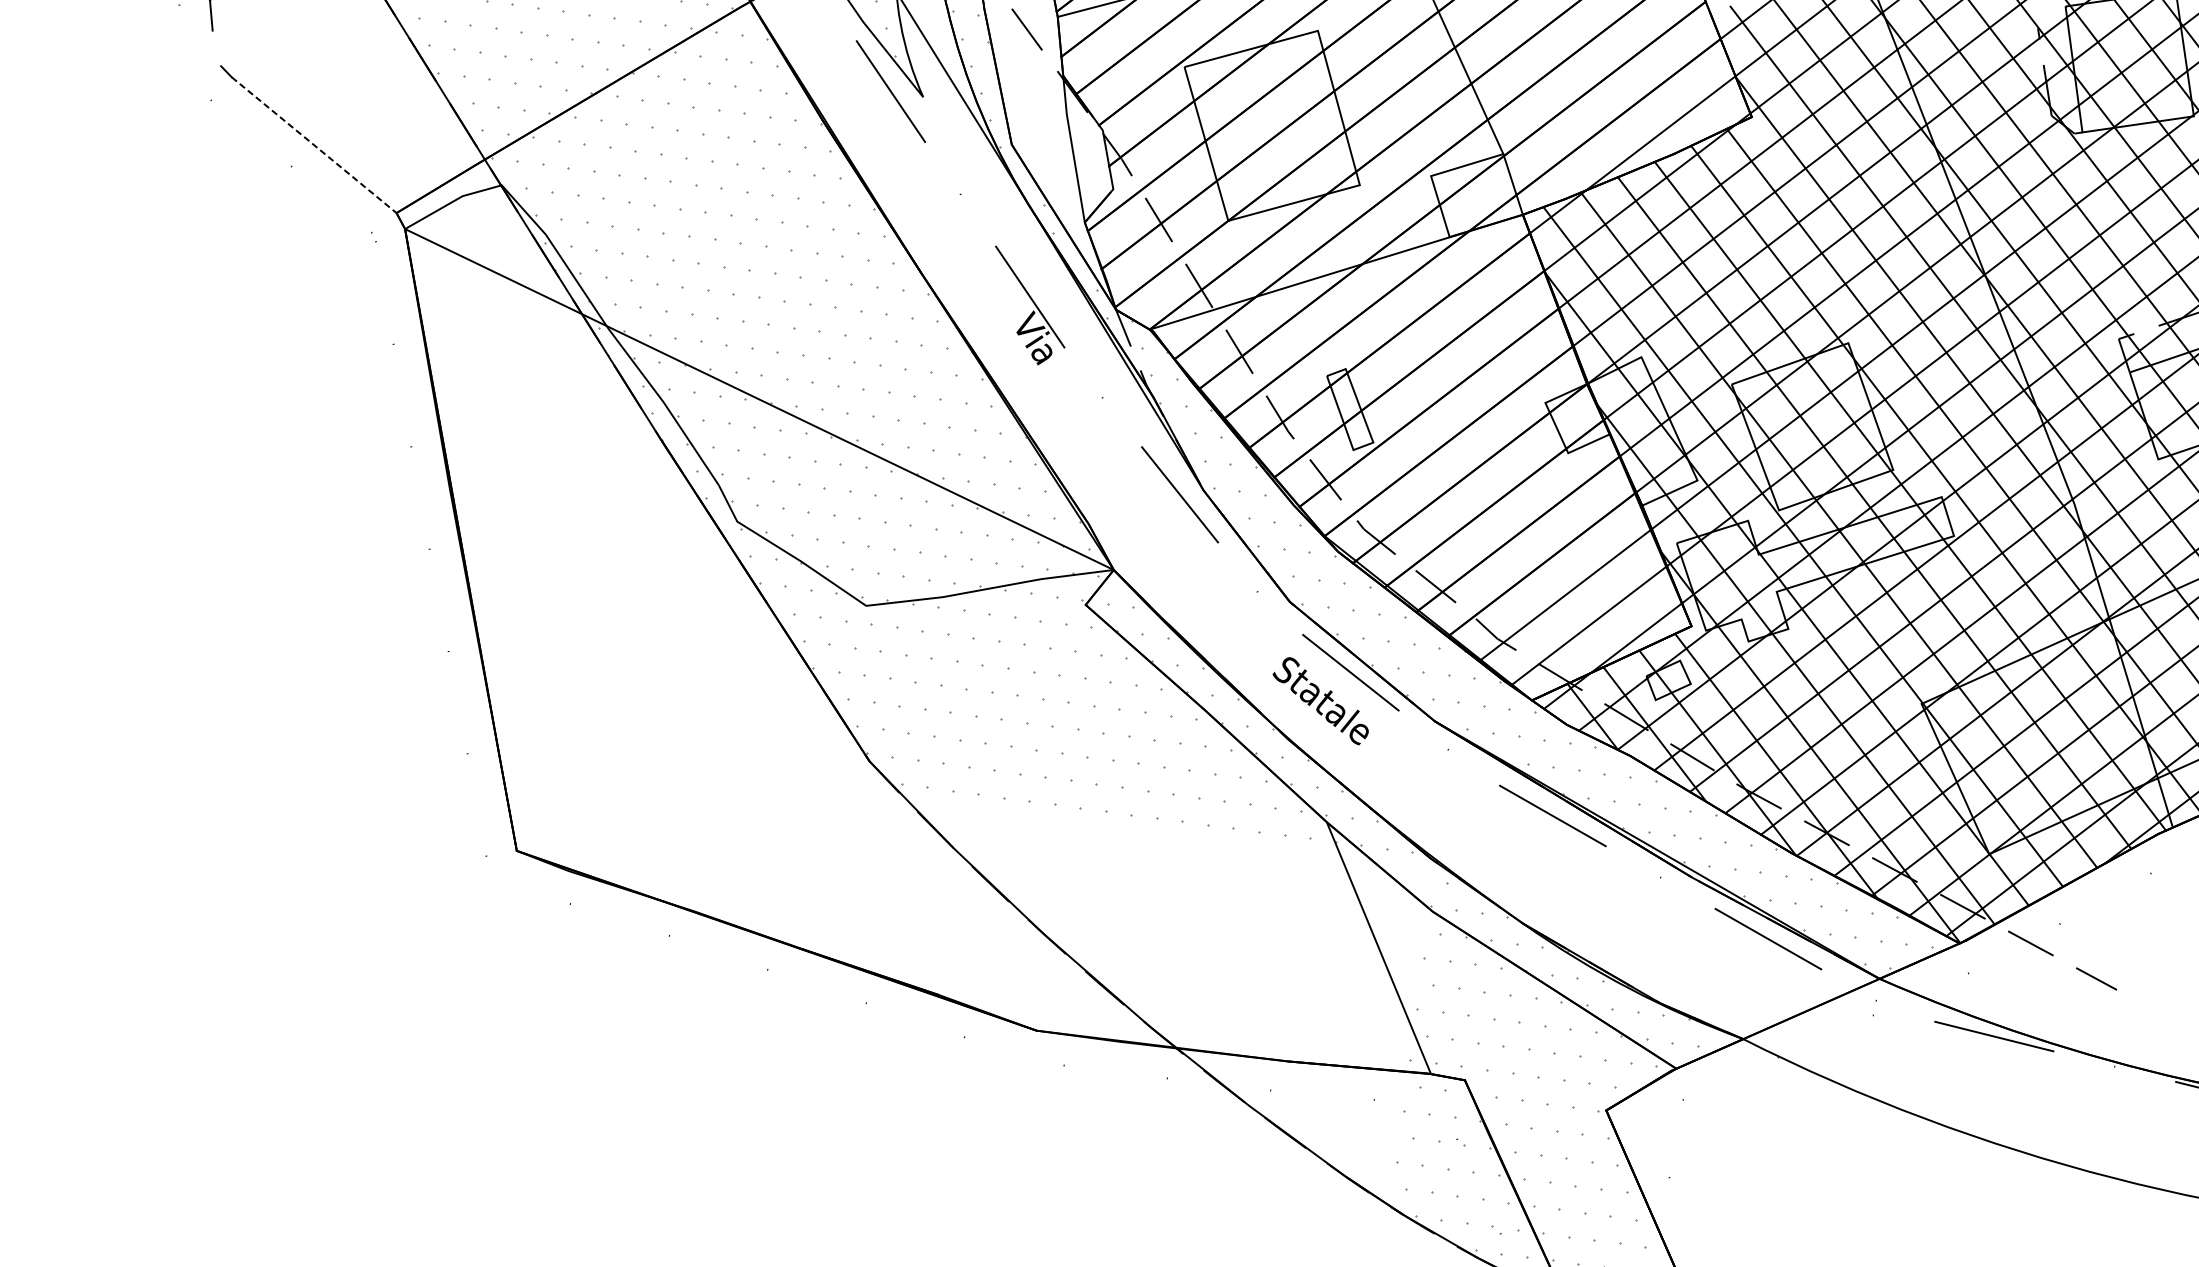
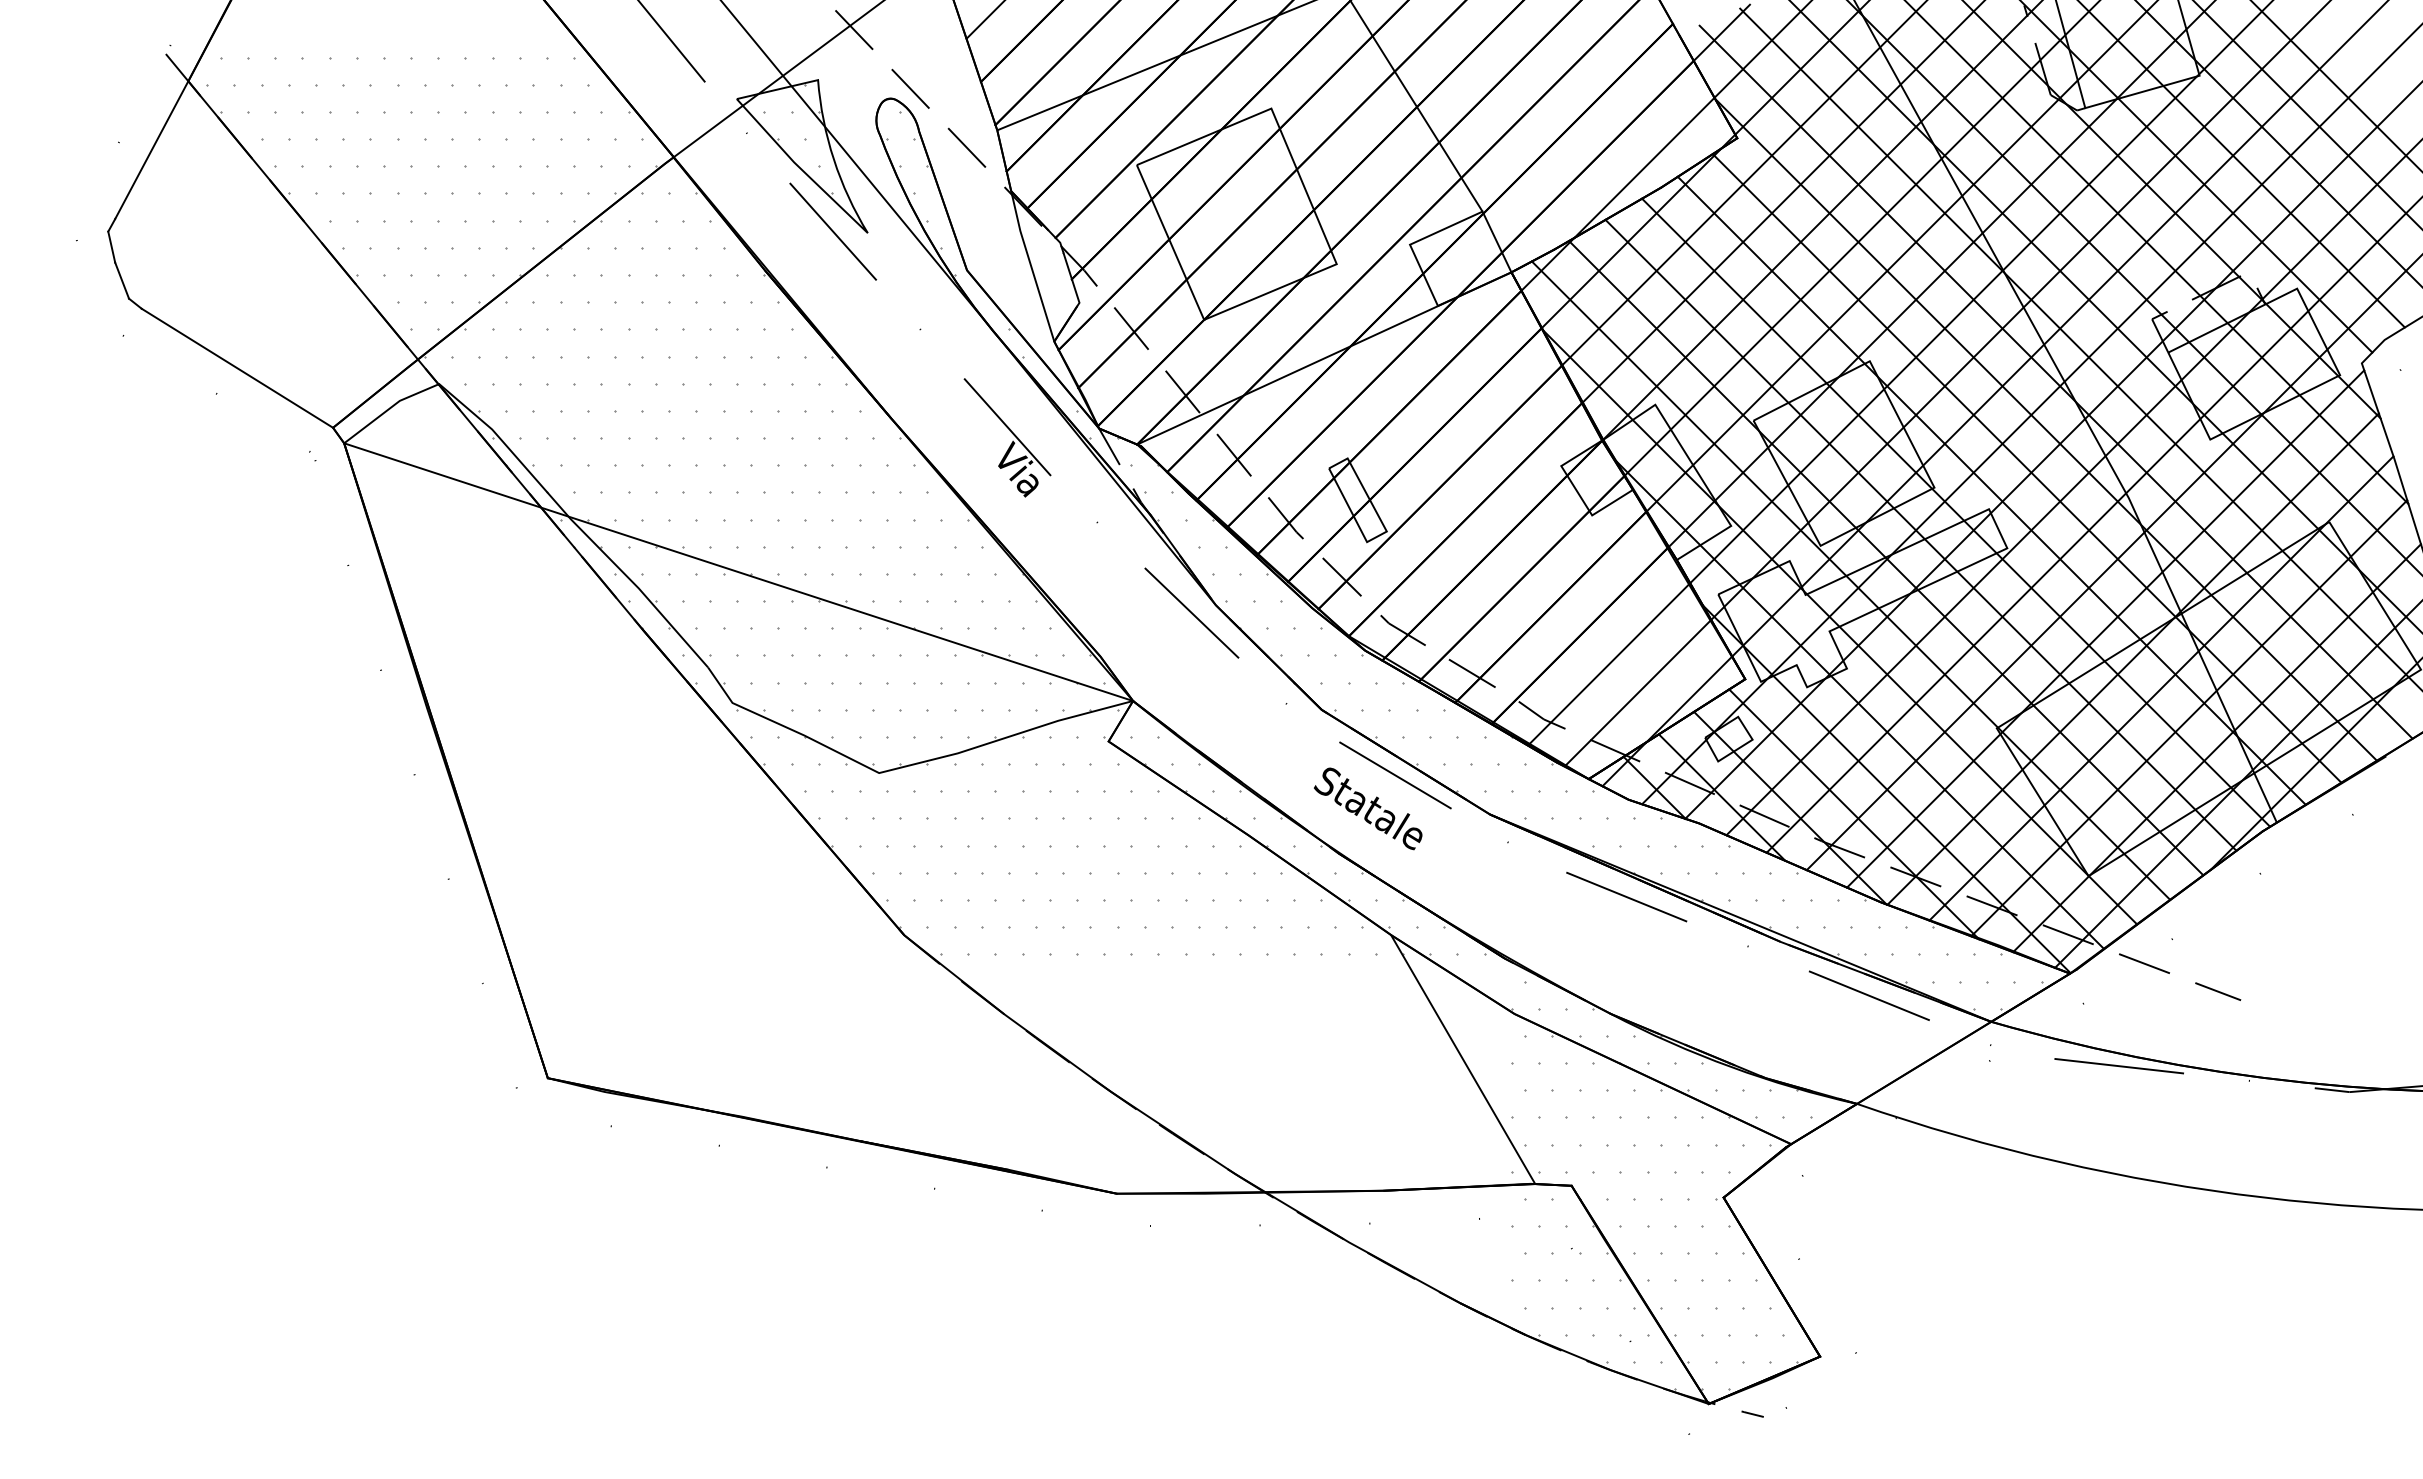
line: (217, 48) -> (122, 280), added
line: (314, 145) -> (237, 368), dashed -> solid

